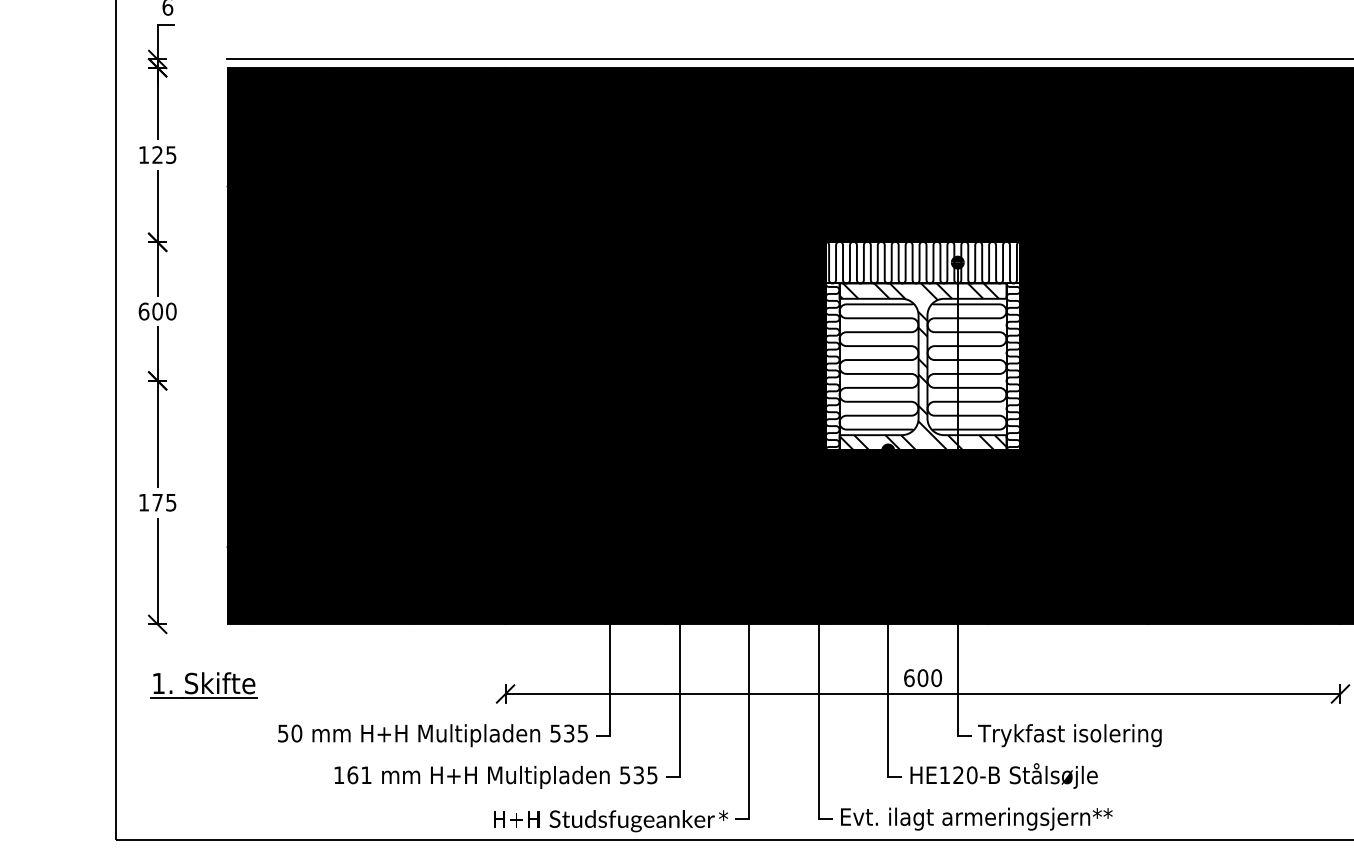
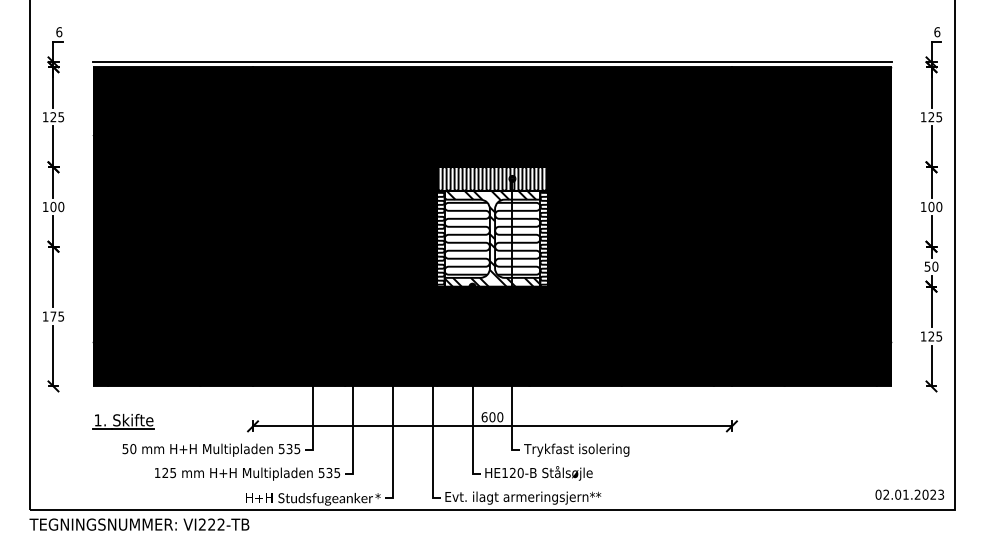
text: (143, 310) -> (45, 206), 600 -> 100
part: (203, 685) -> (123, 421), moved
text: (358, 774) -> (168, 472), 161 -> 125

